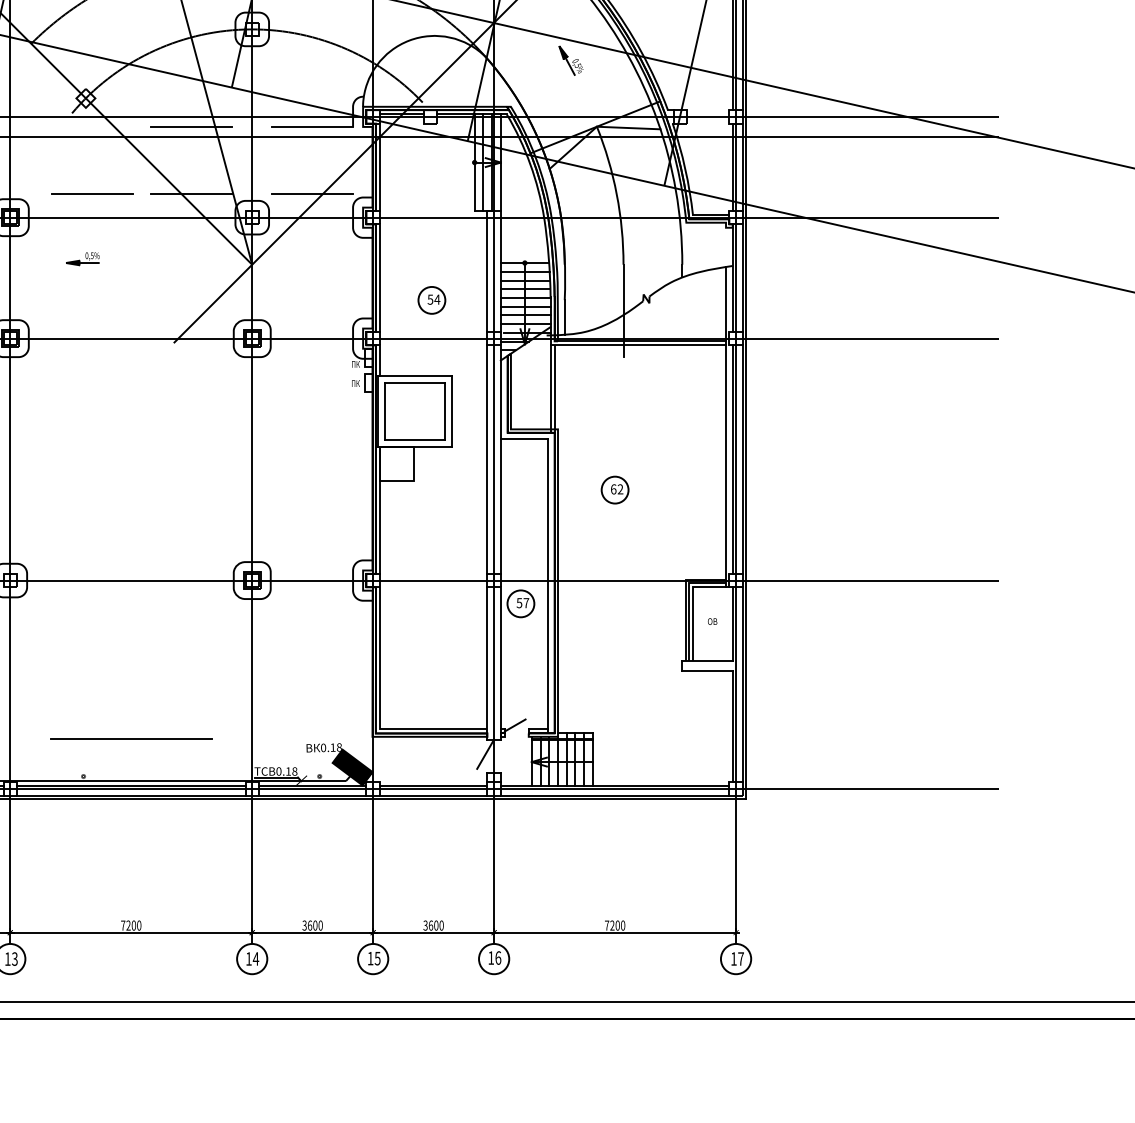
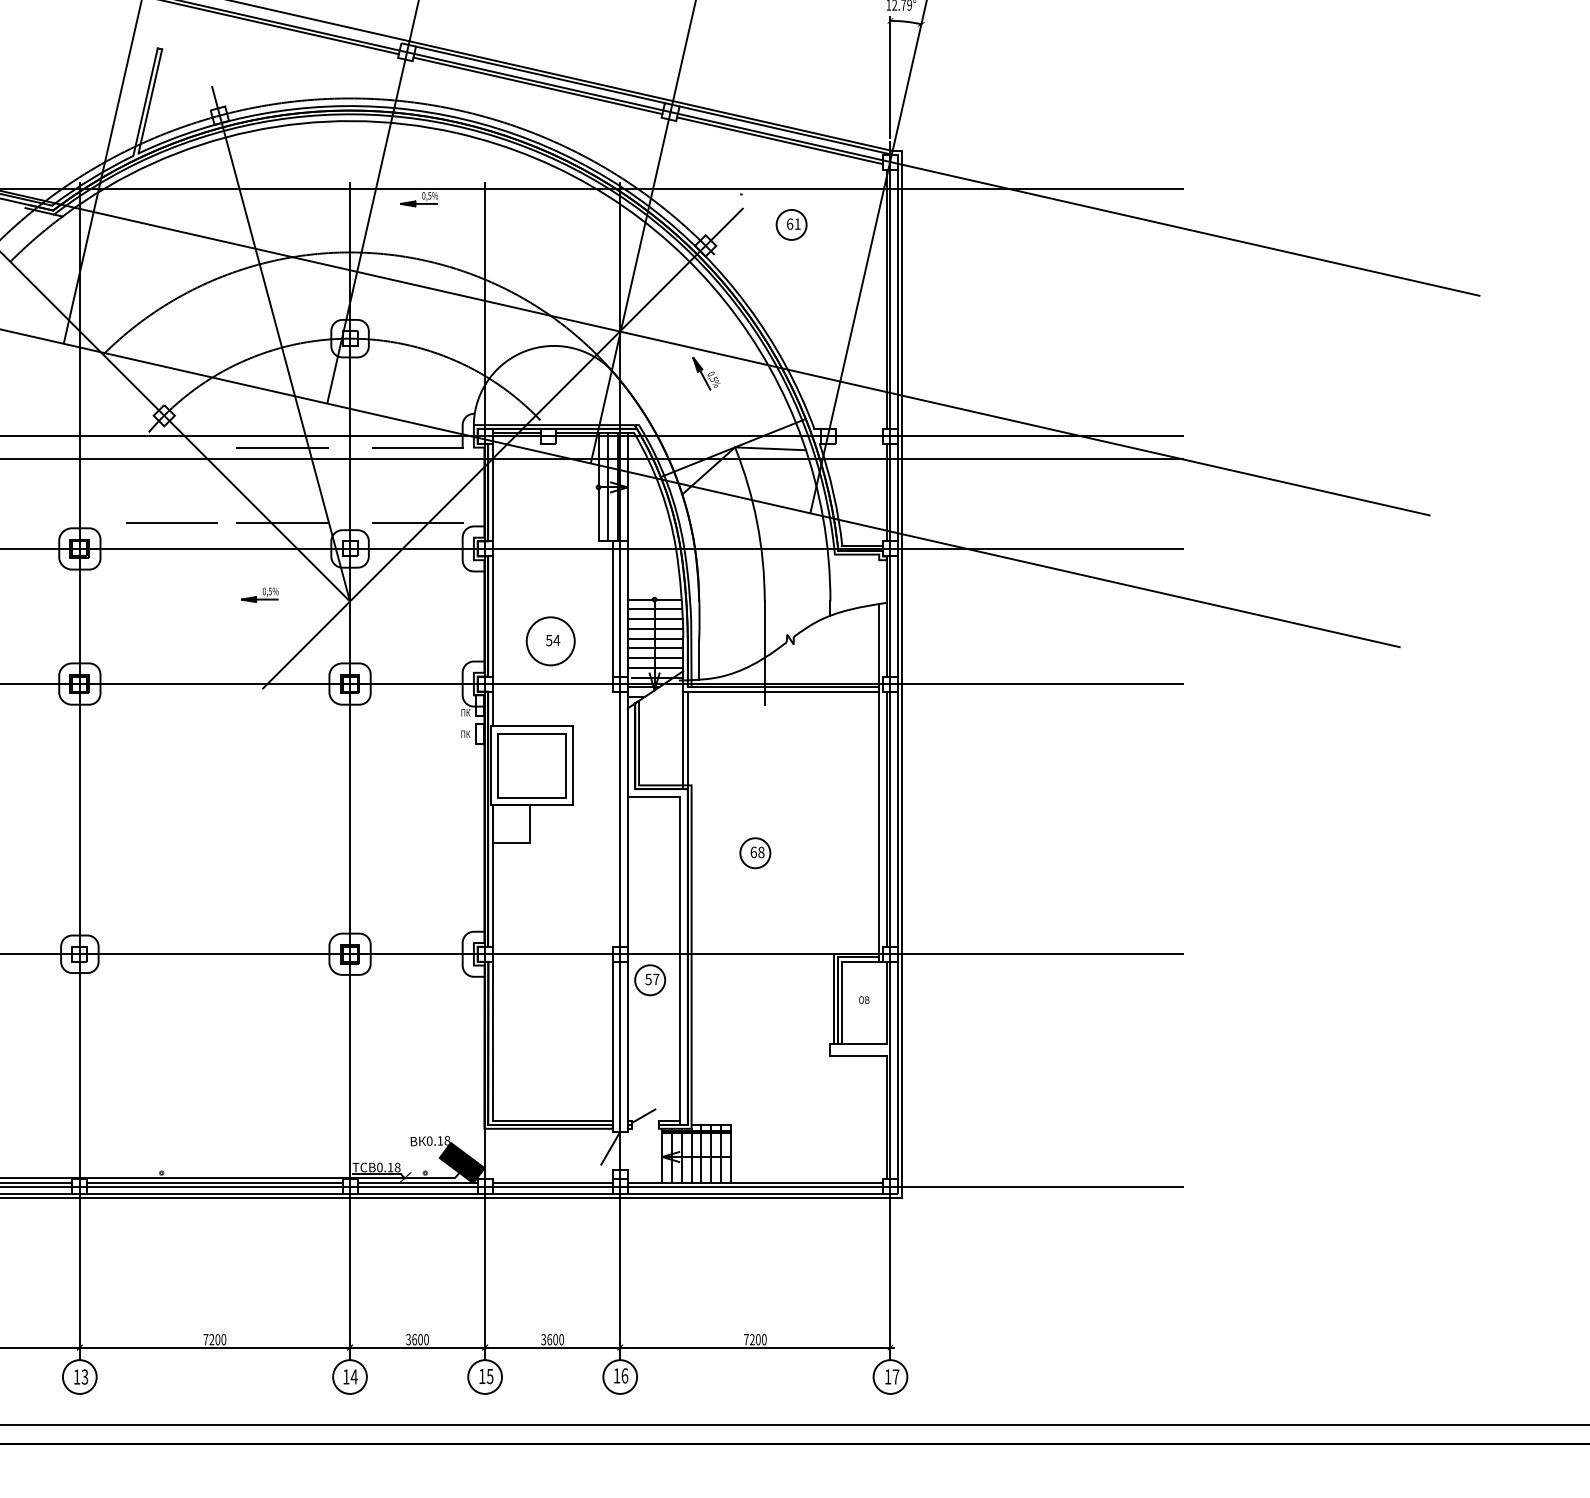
part: (82, 258) -> (259, 594), moved
circle: (431, 300) -> (550, 641), size x1.6
line: (487, 459) -> (612, 818), removed
text: (620, 489) -> (761, 852), 62 -> 68
line: (130, 738) -> (214, 1130), removed

